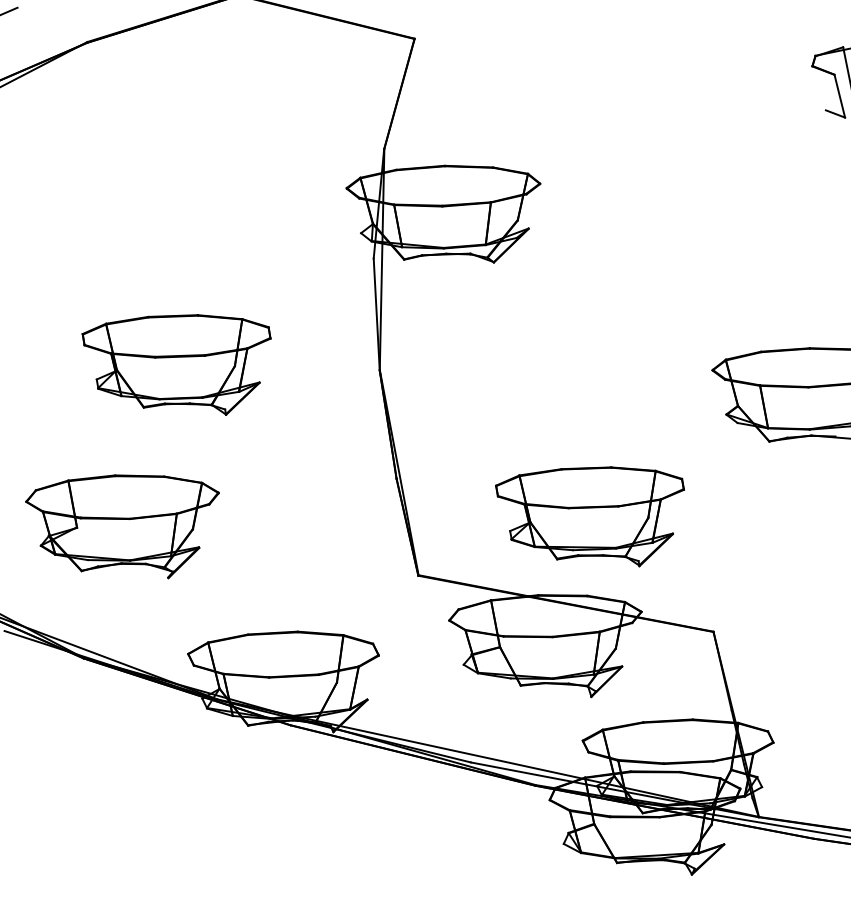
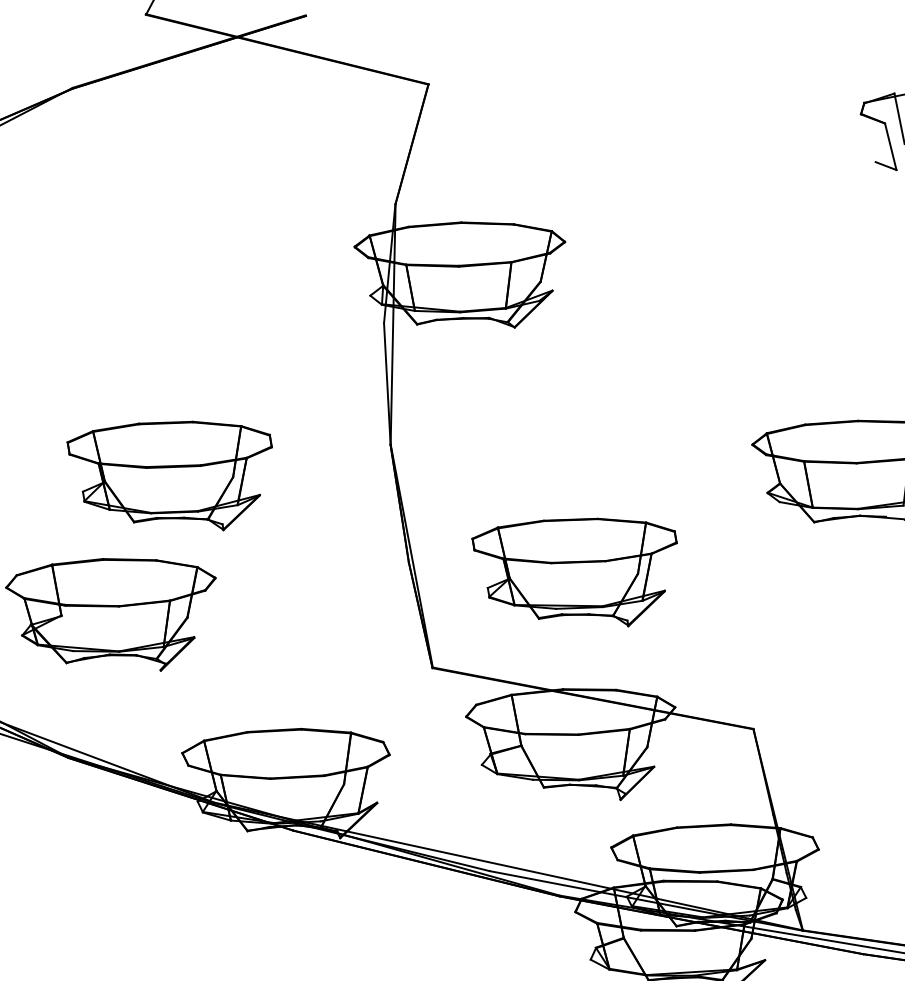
part: (176, 364) -> (169, 475), moved
part: (590, 516) -> (575, 572), moved

